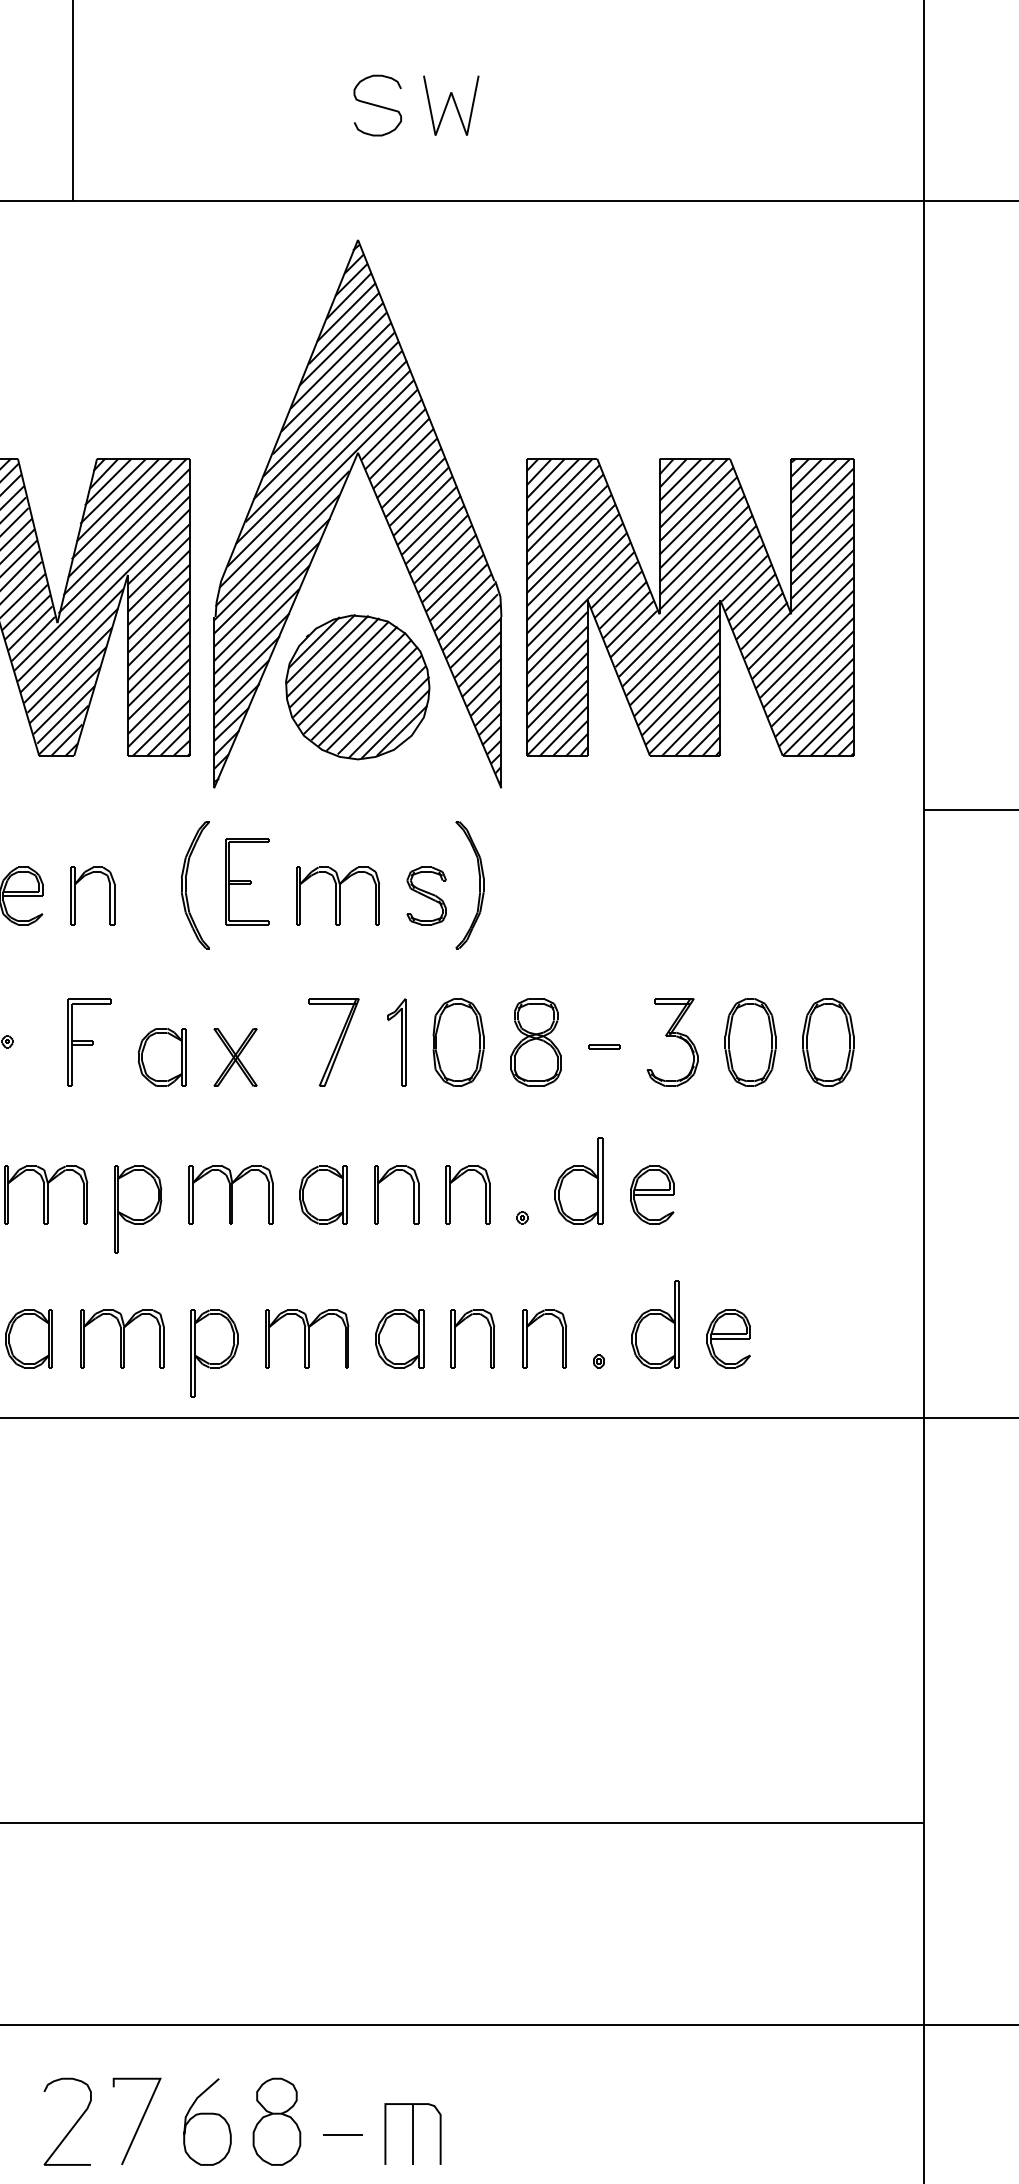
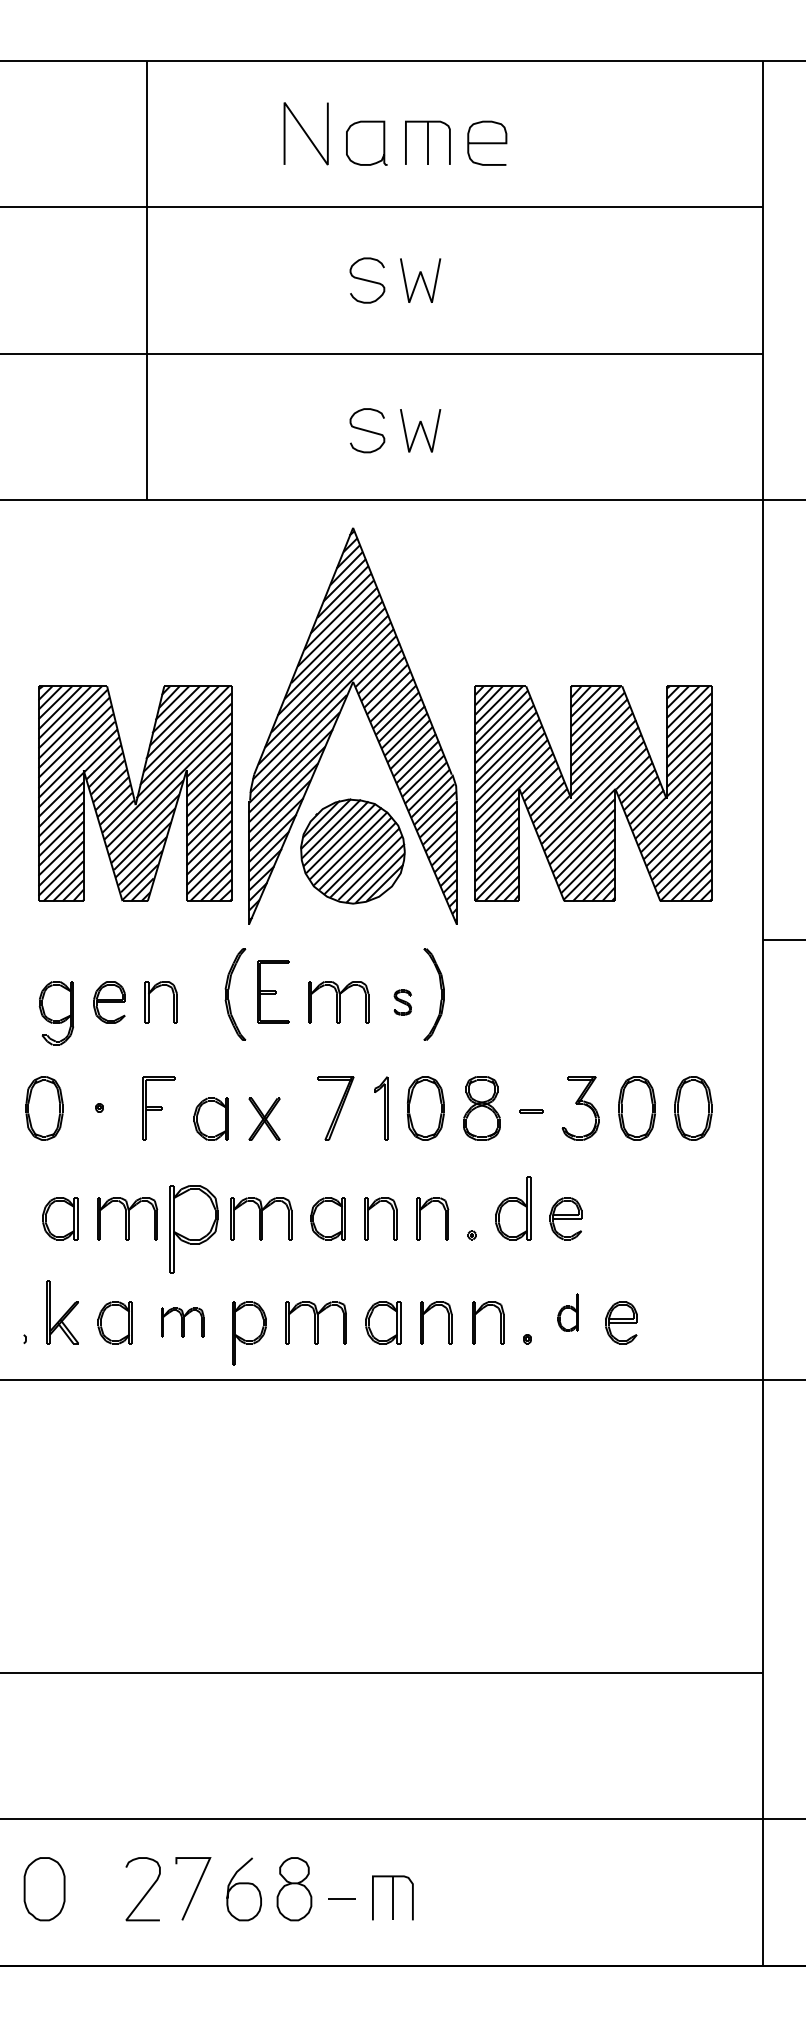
part: (426, 896) -> (402, 1002), size x0.6
part: (137, 1208) -> (193, 1228), size x1.4
part: (654, 1324) -> (567, 1312), size x0.6
part: (122, 1338) -> (182, 1322), size x0.7

